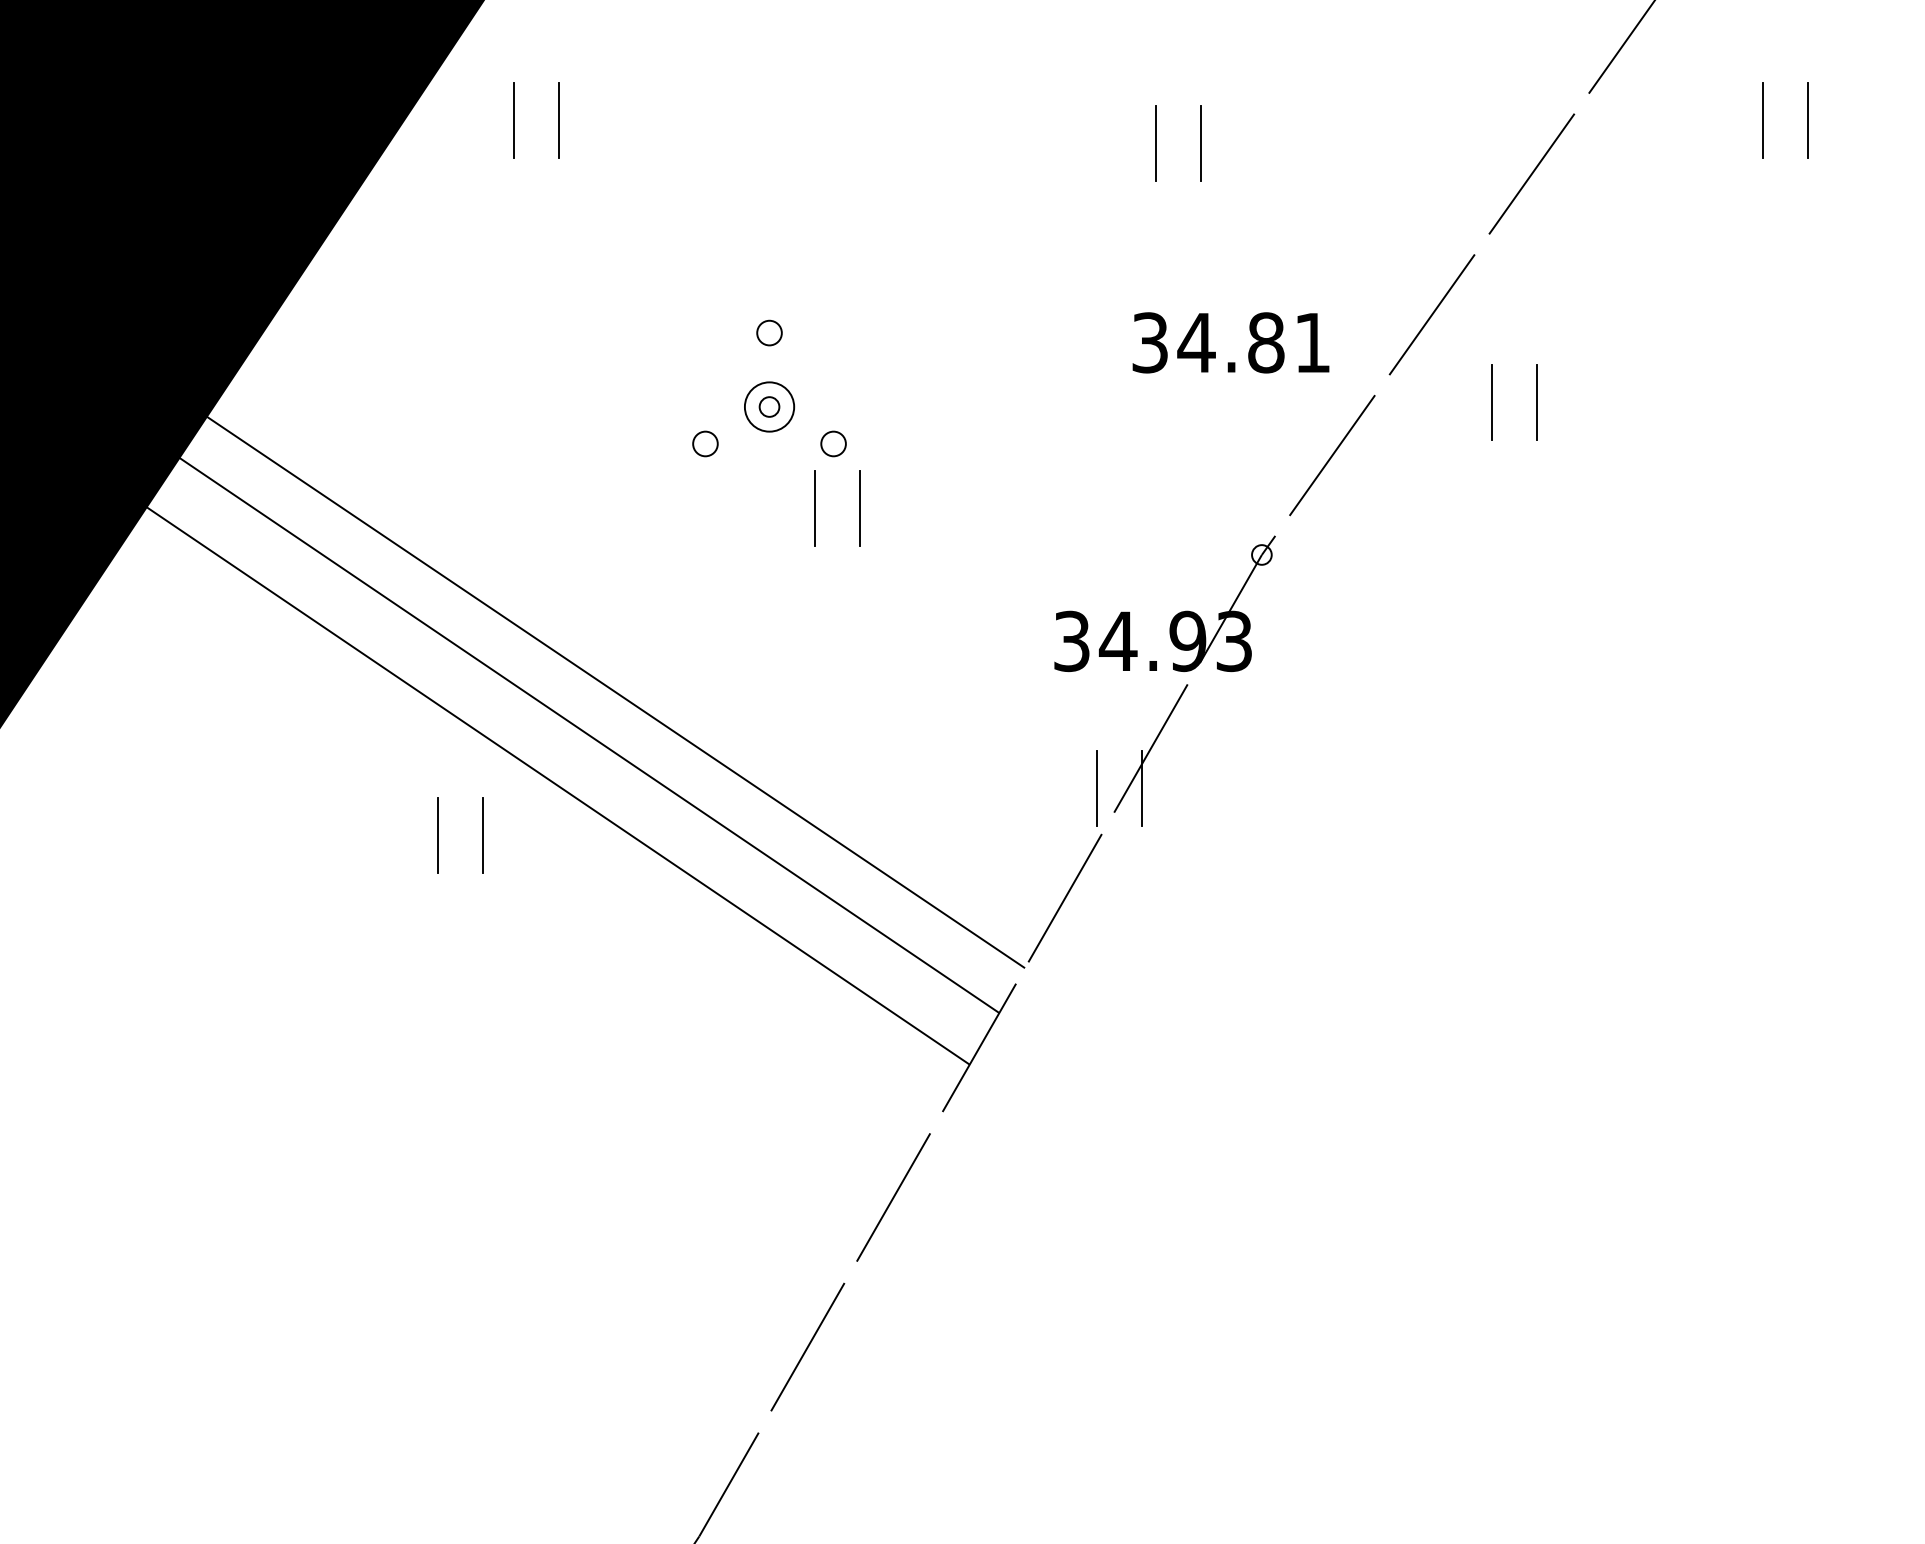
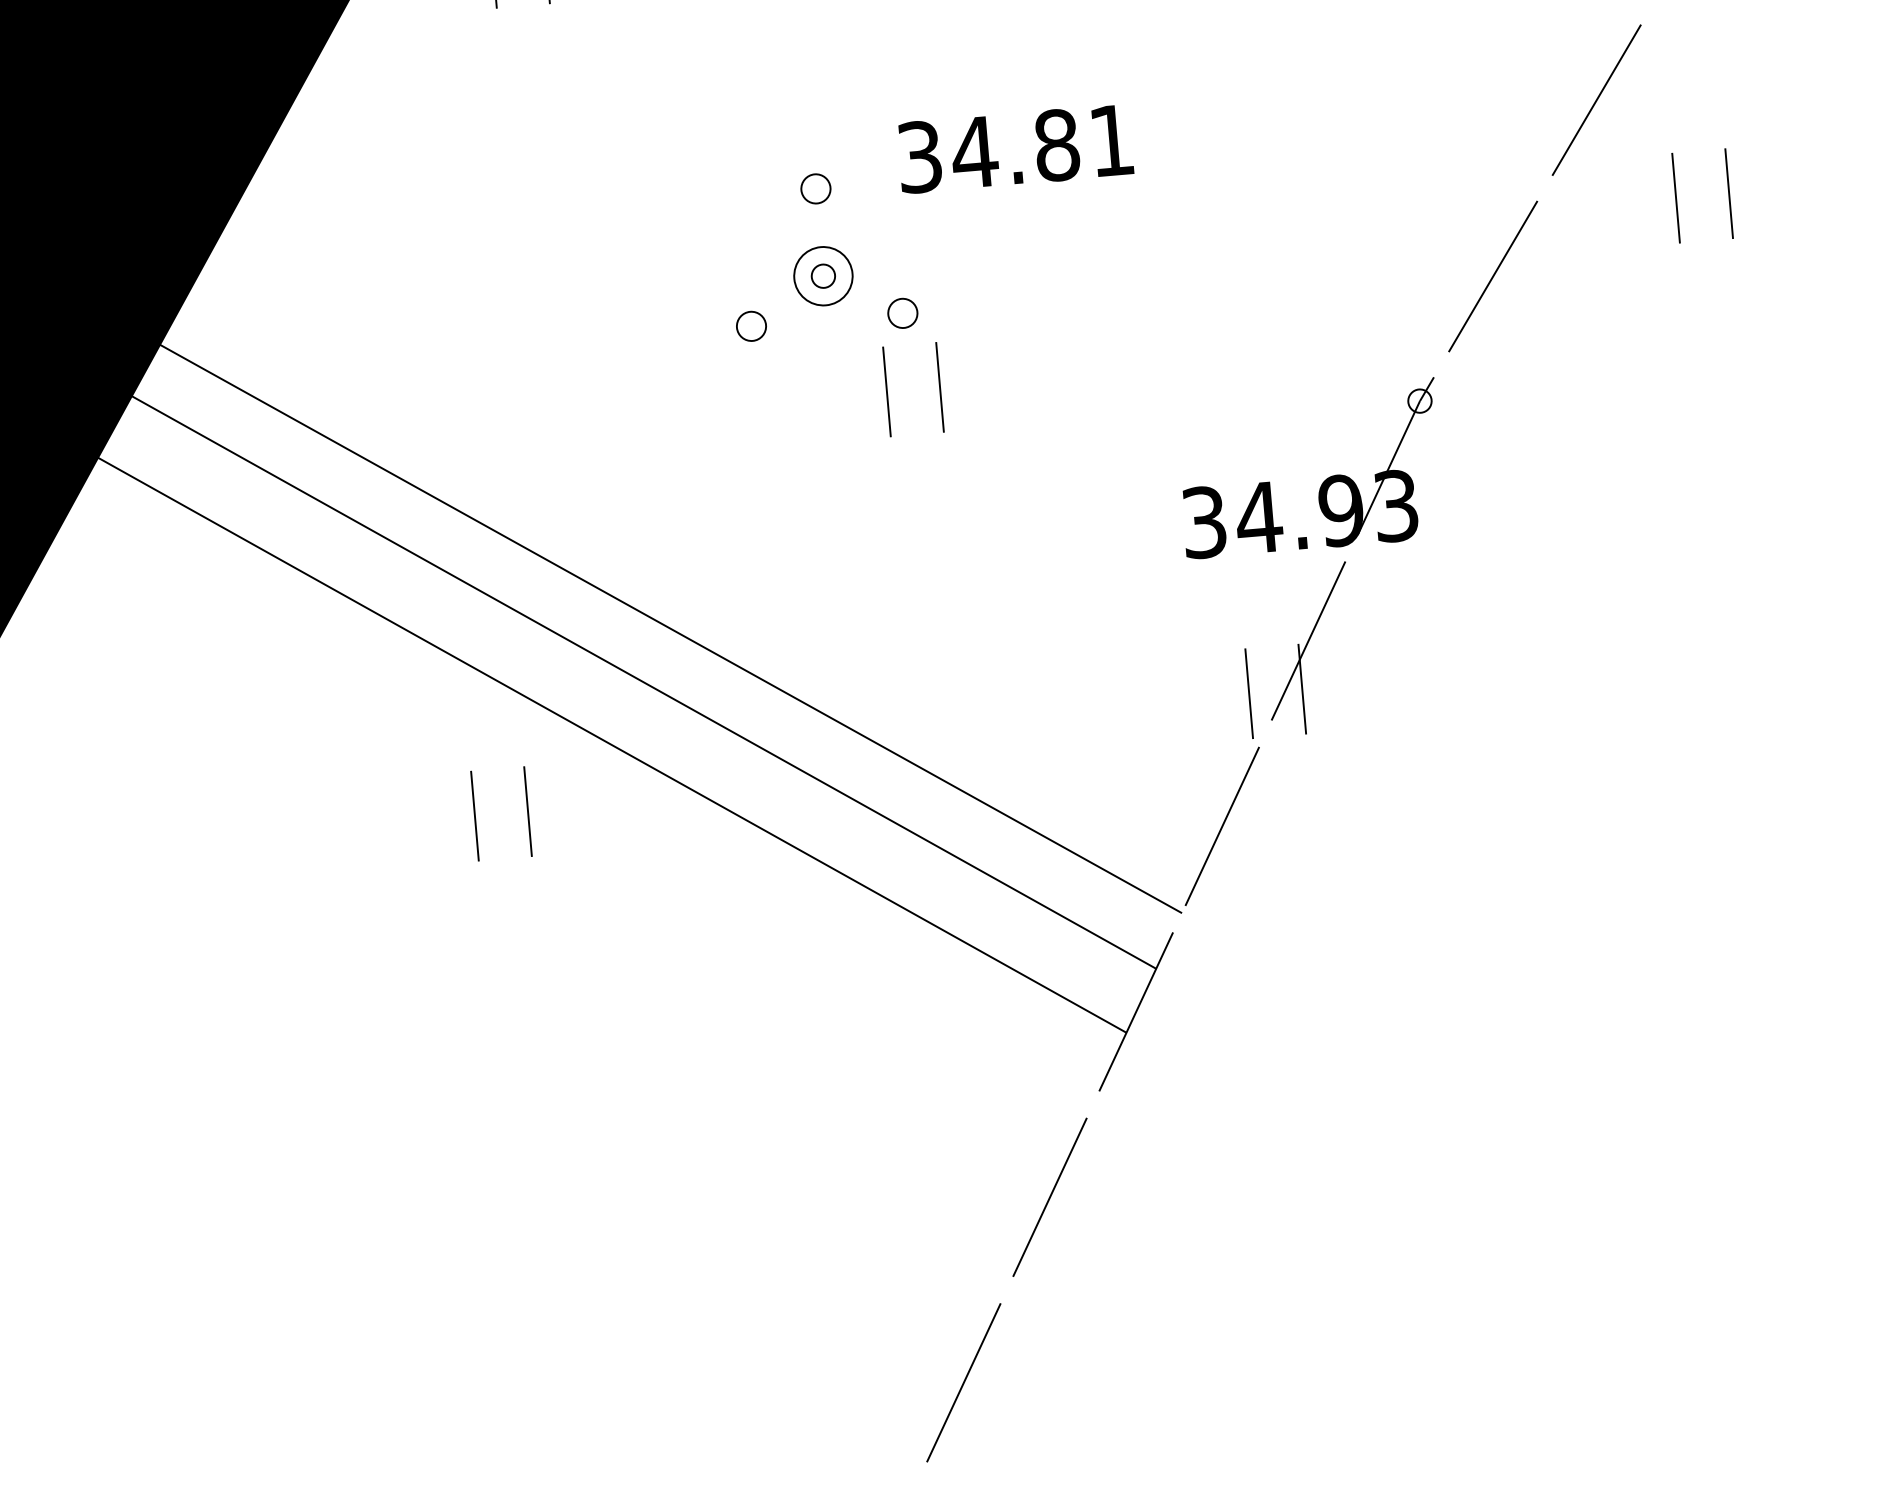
text: (1230, 342) -> (1014, 148), moved

